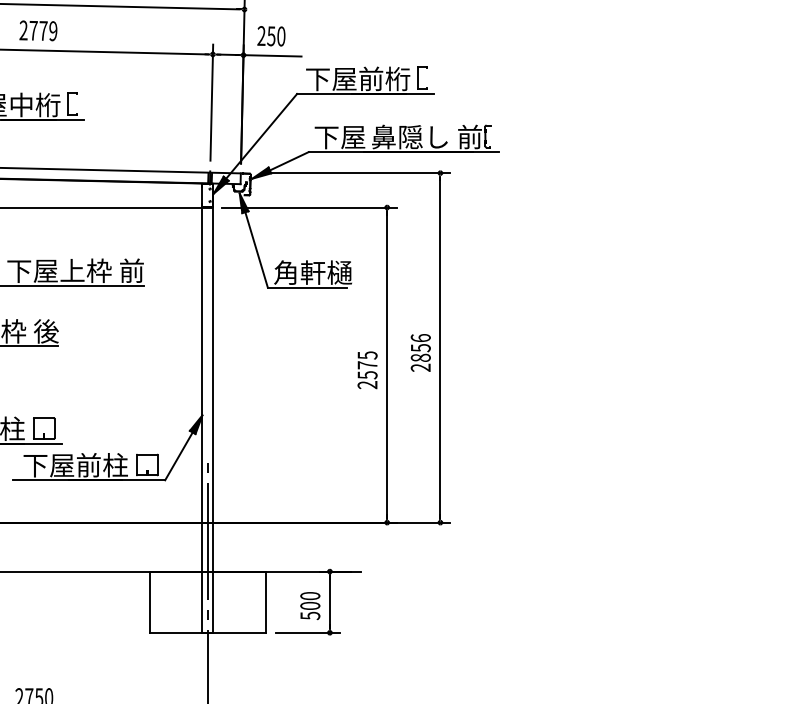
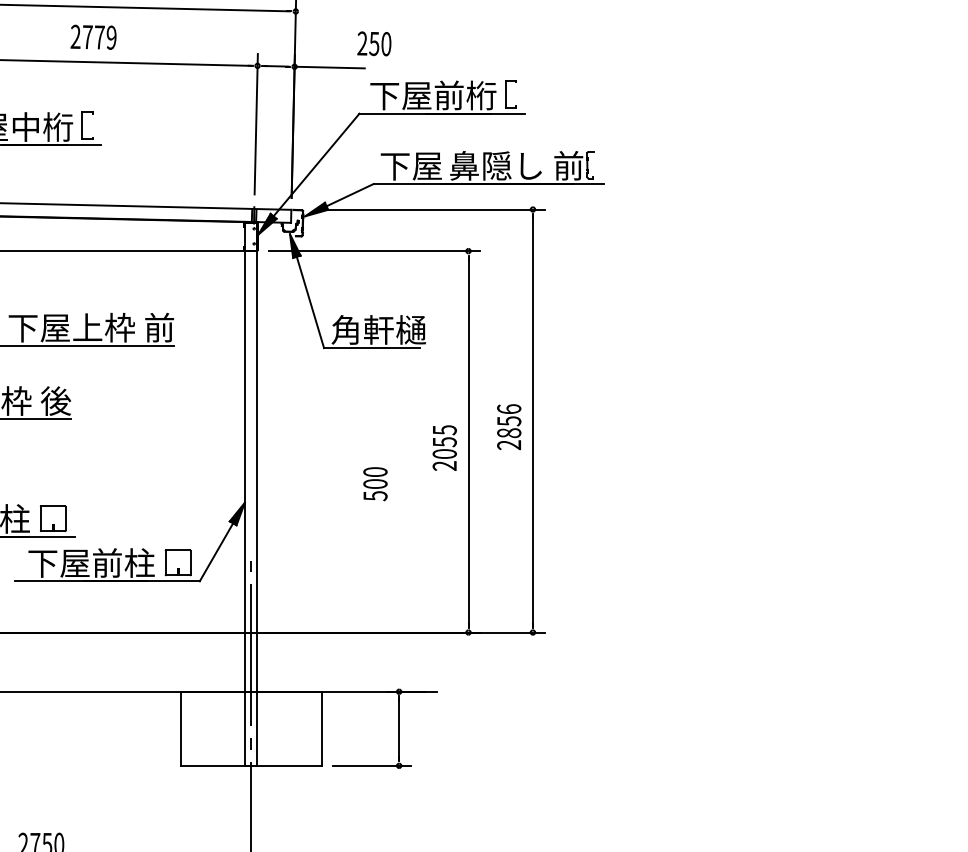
text: (38, 30) -> (93, 36), moved
text: (271, 36) -> (374, 44), moved
text: (367, 370) -> (444, 448), 2575 -> 2055
text: (310, 606) -> (375, 484), moved

